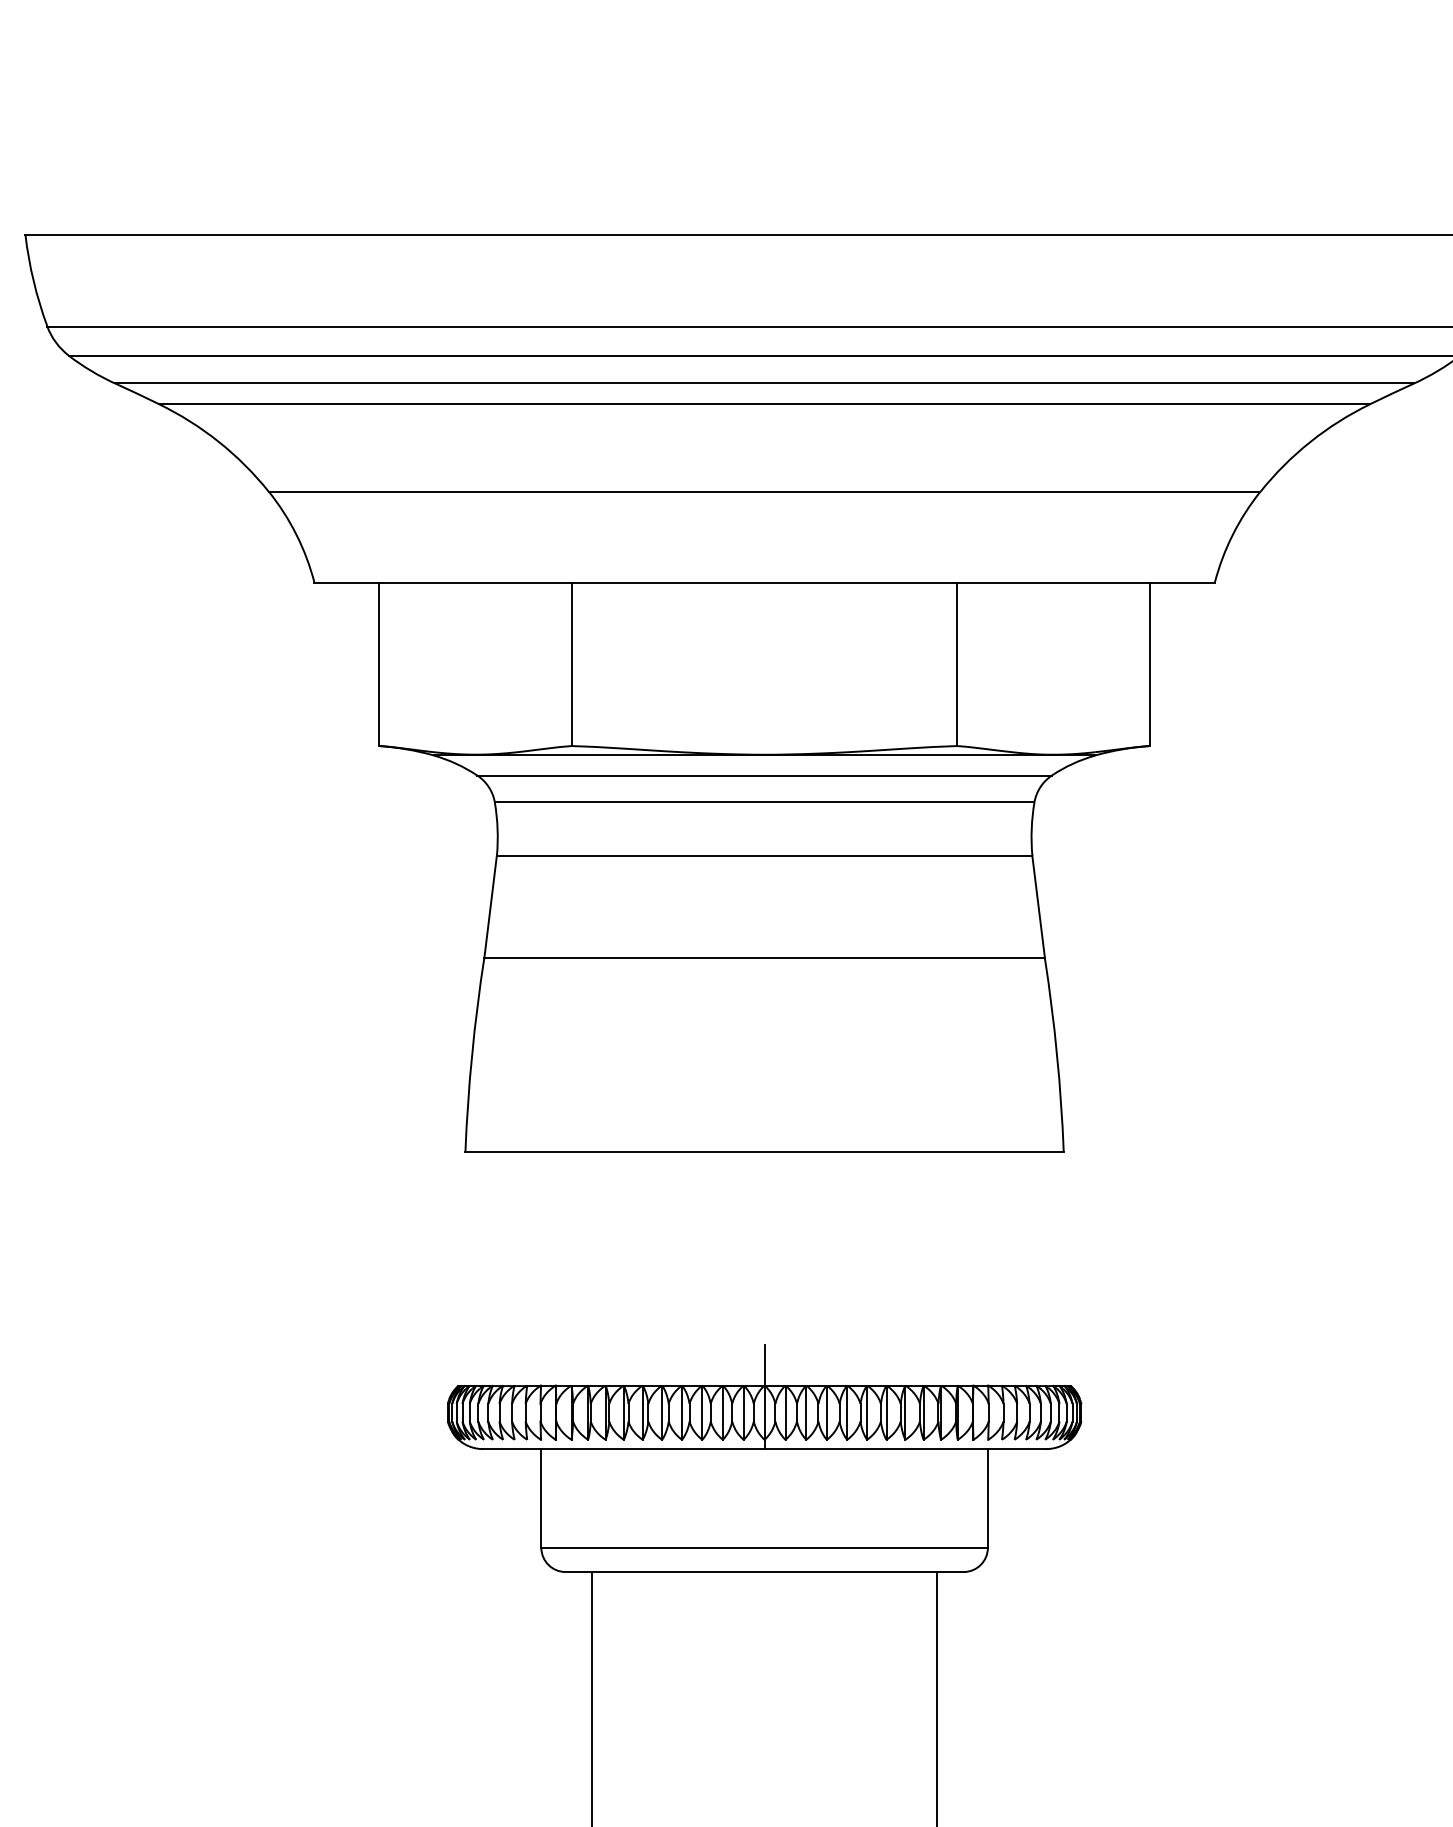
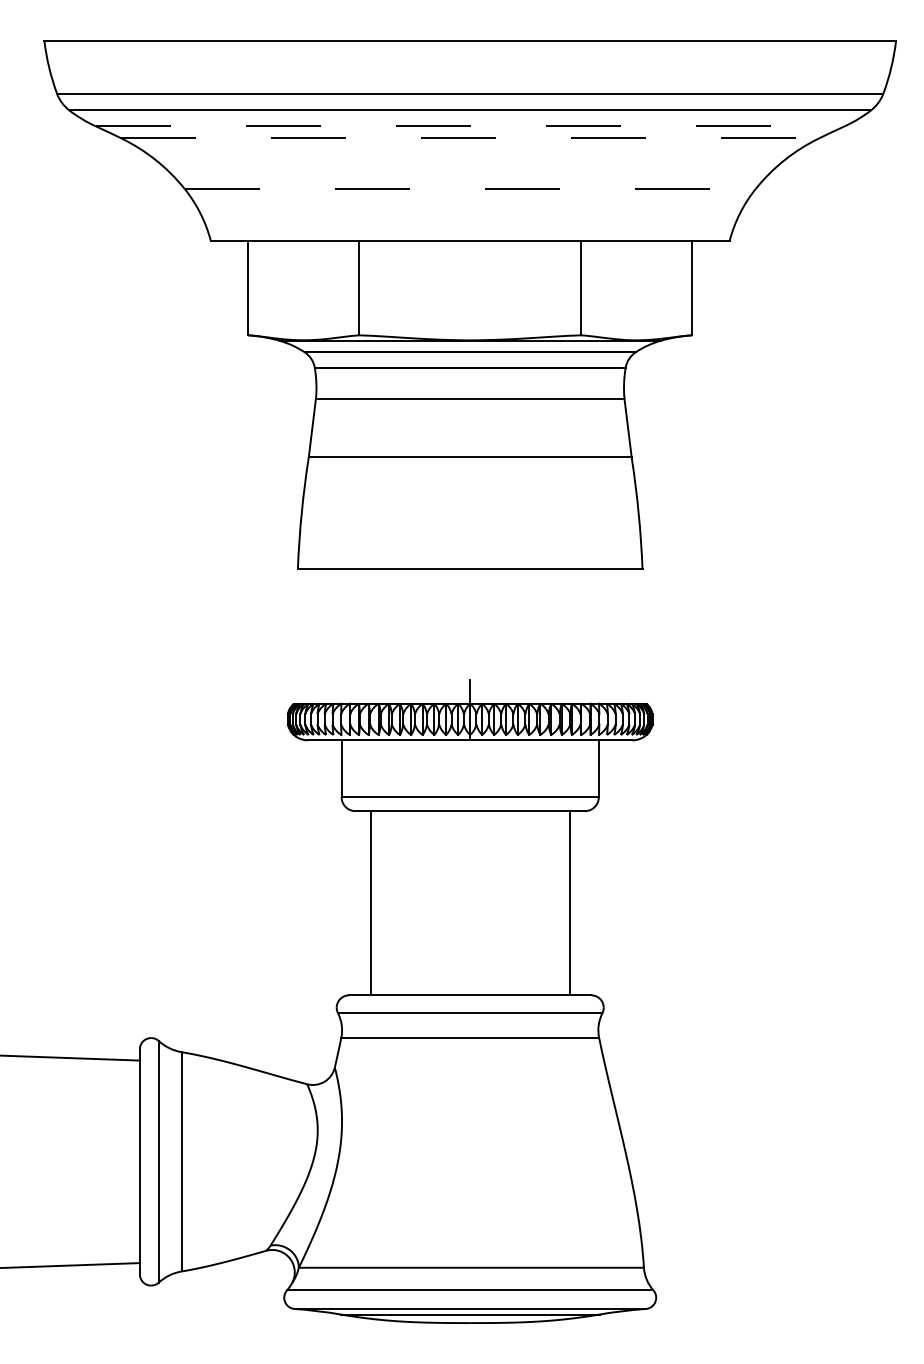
line: (765, 383) -> (470, 126), solid -> dashed
line: (765, 404) -> (470, 138), solid -> dashed
line: (765, 491) -> (470, 188), solid -> dashed

